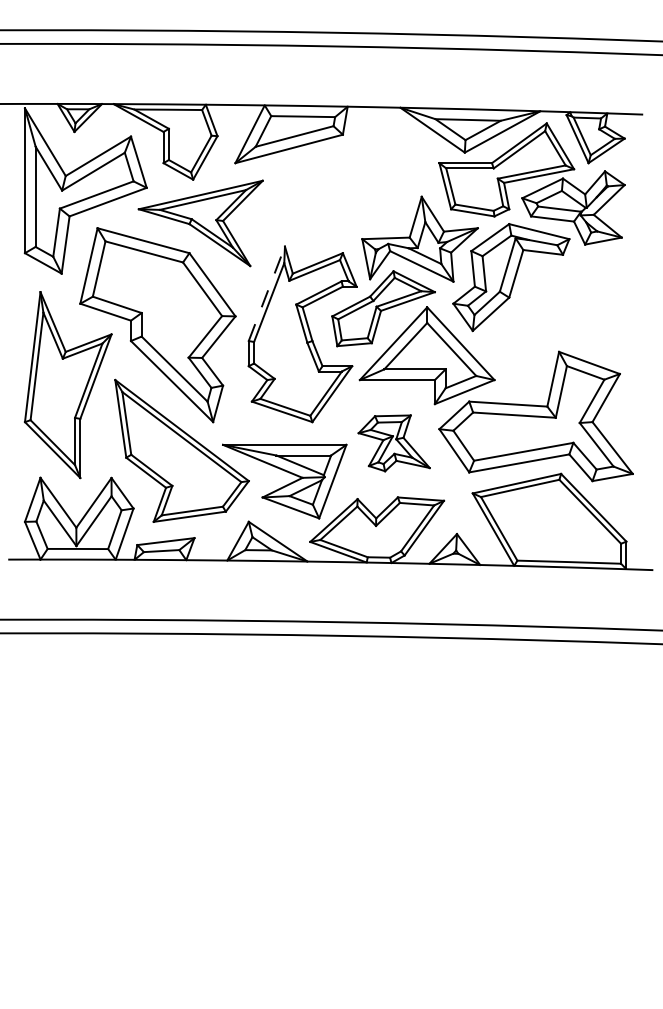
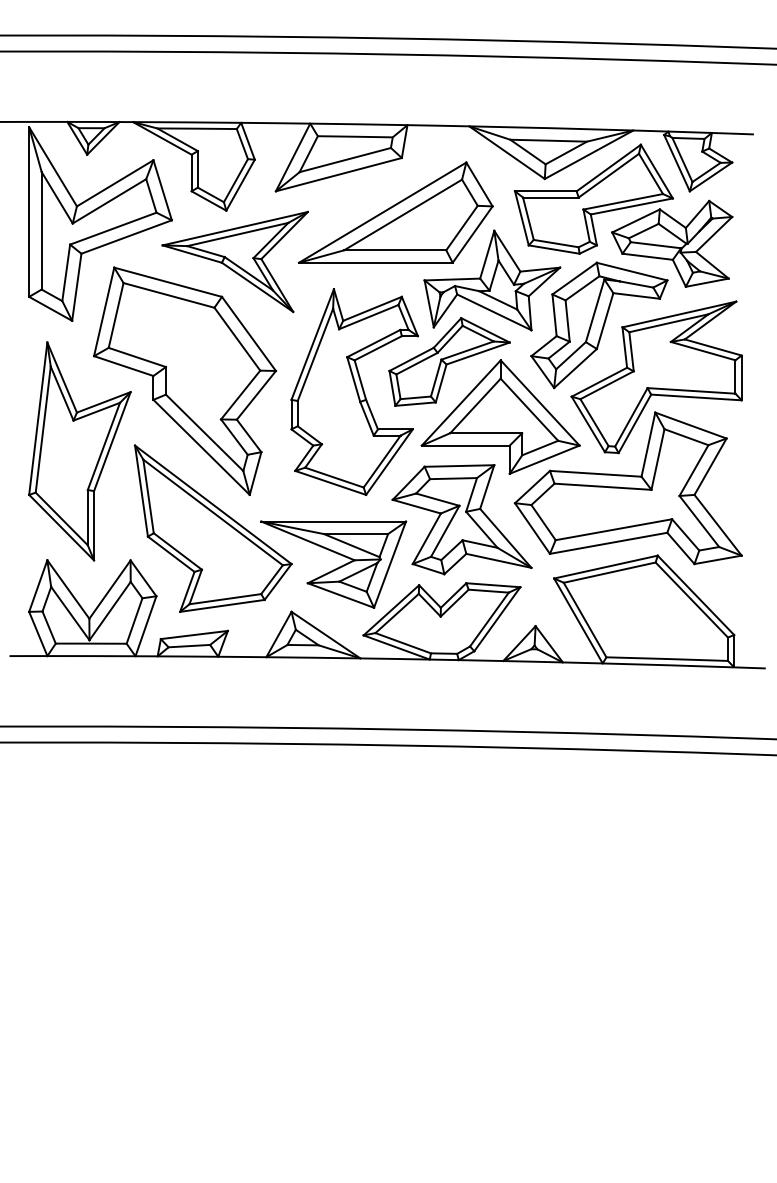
part: (337, 181) -> (395, 212), added
line: (266, 293) -> (312, 344), dashed -> solid
part: (560, 321) -> (656, 377), added
part: (393, 443) -> (461, 519), size x1.67

